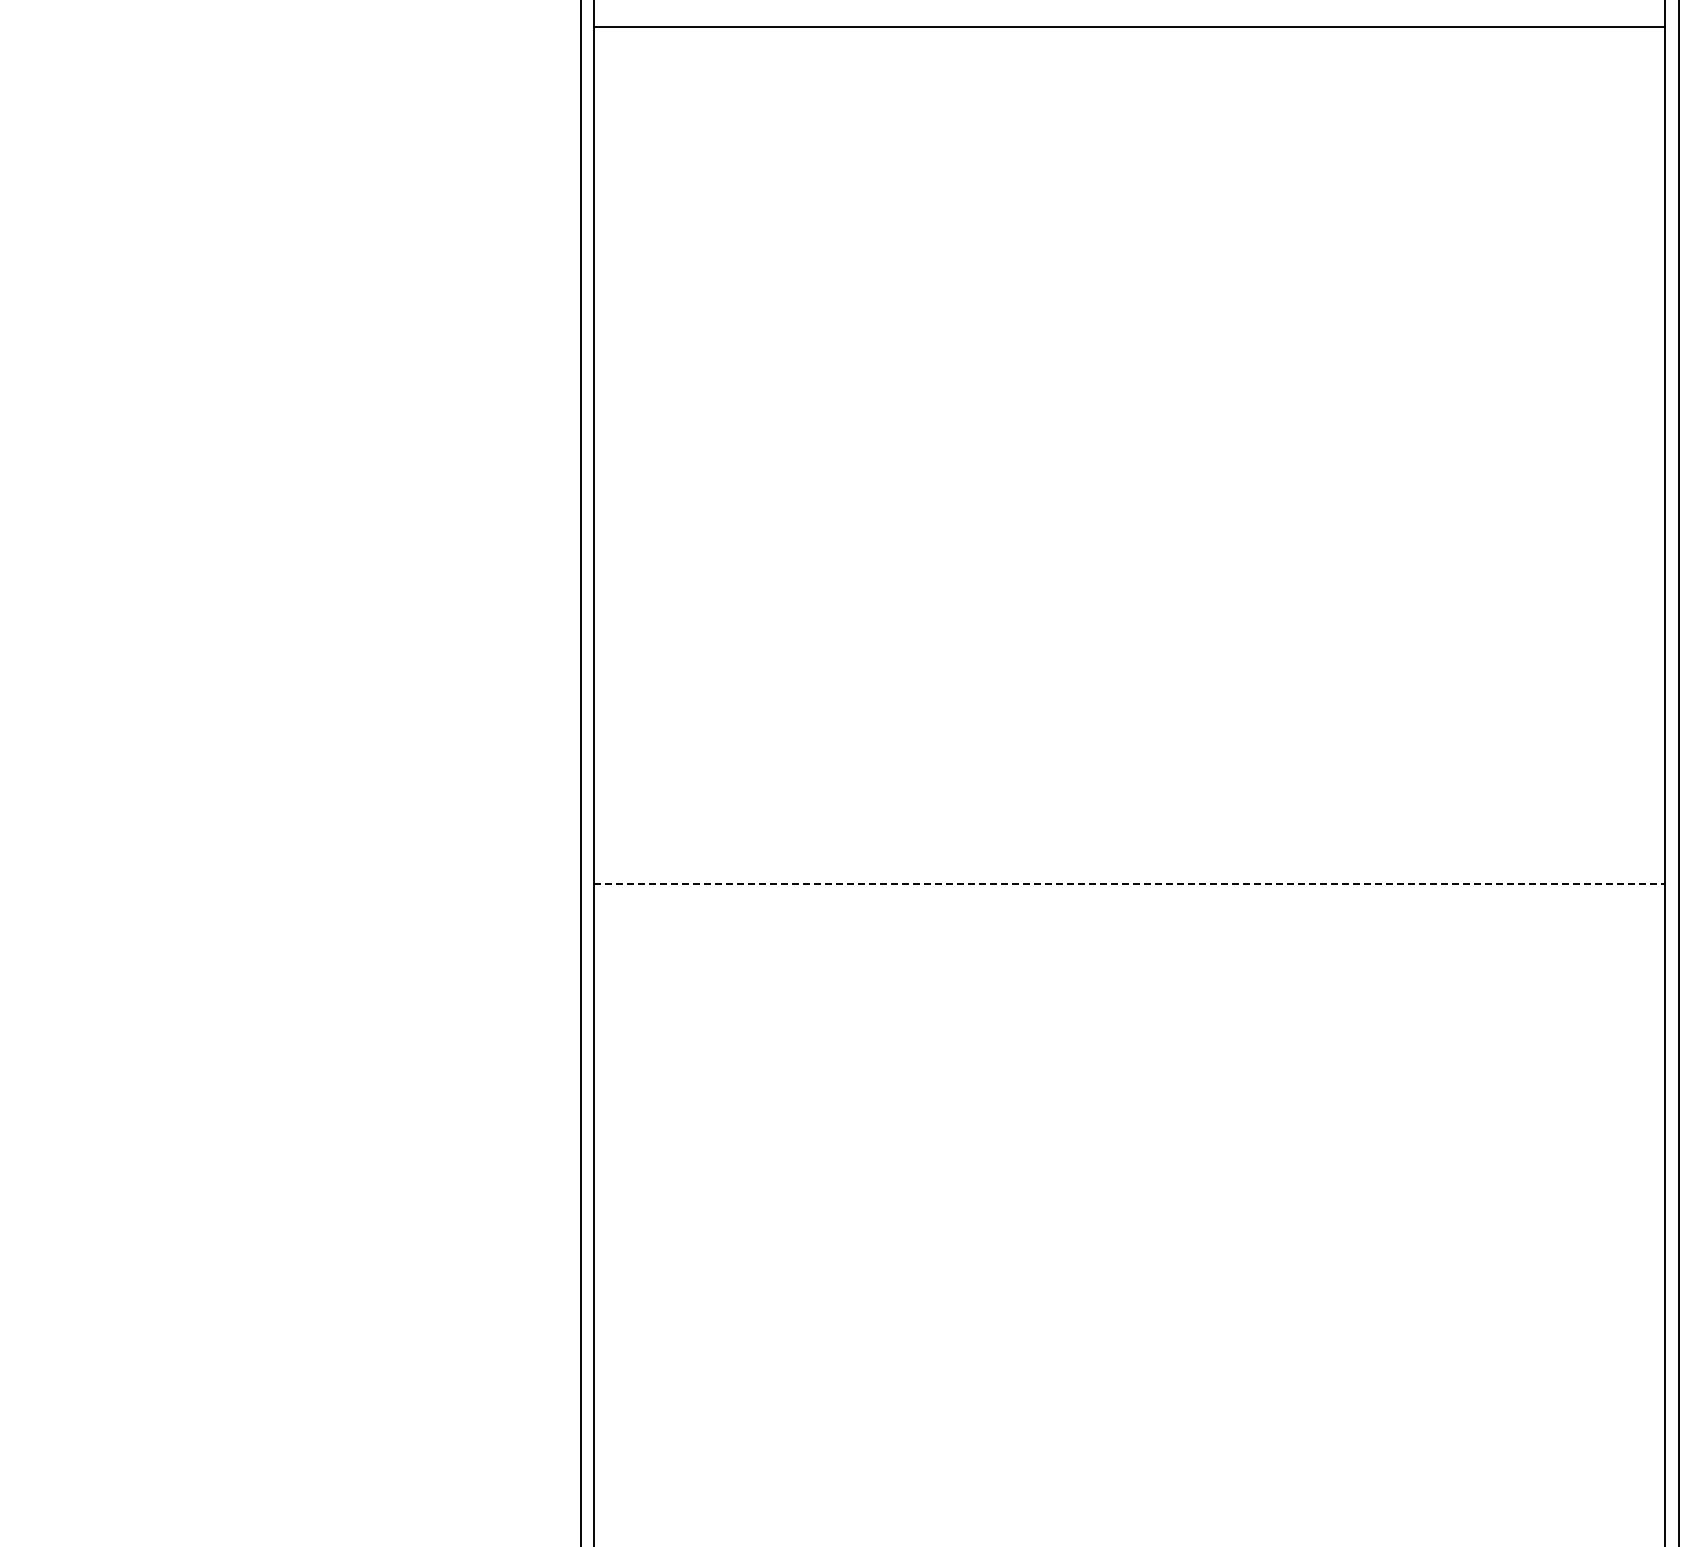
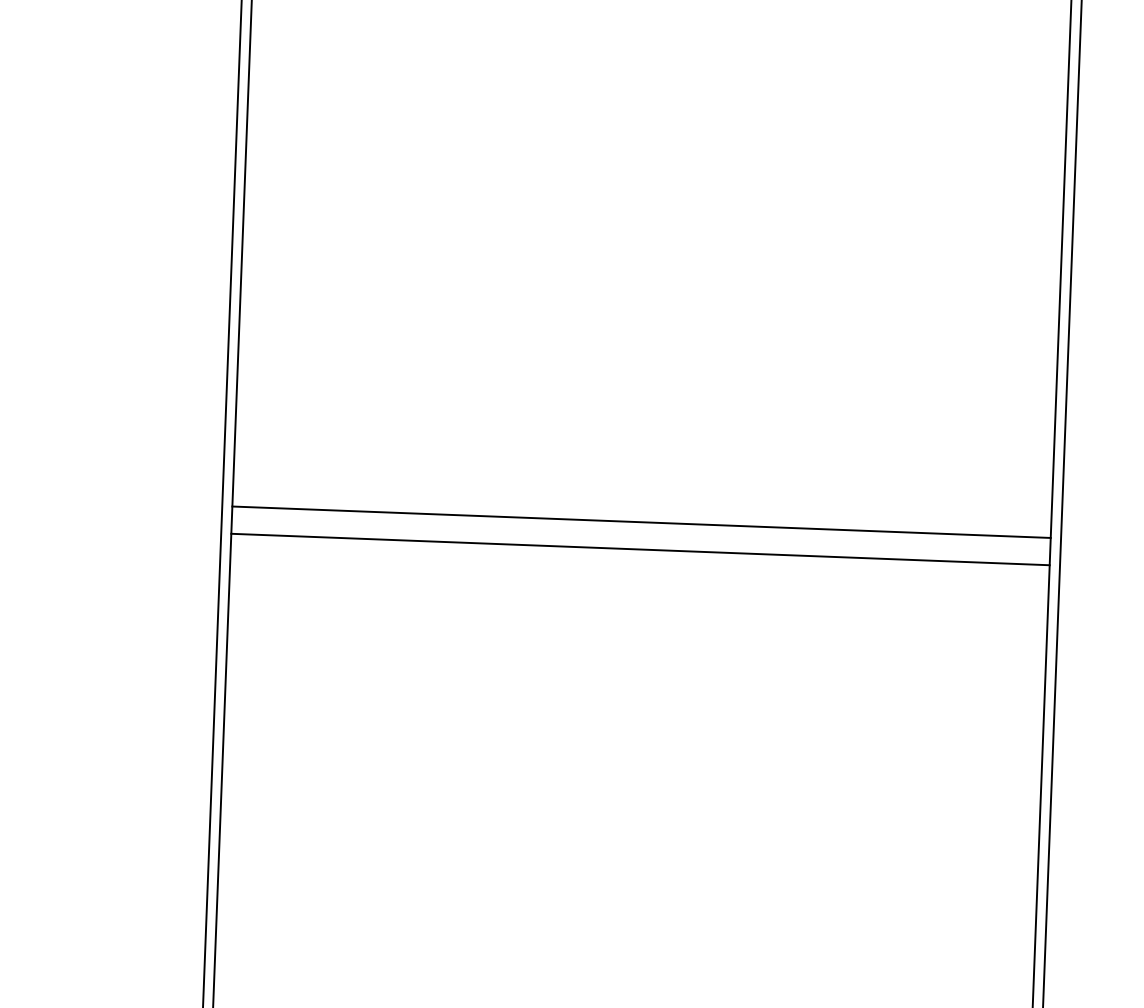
line: (1129, 848) -> (641, 522), added
line: (1129, 883) -> (640, 549), dashed -> solid

